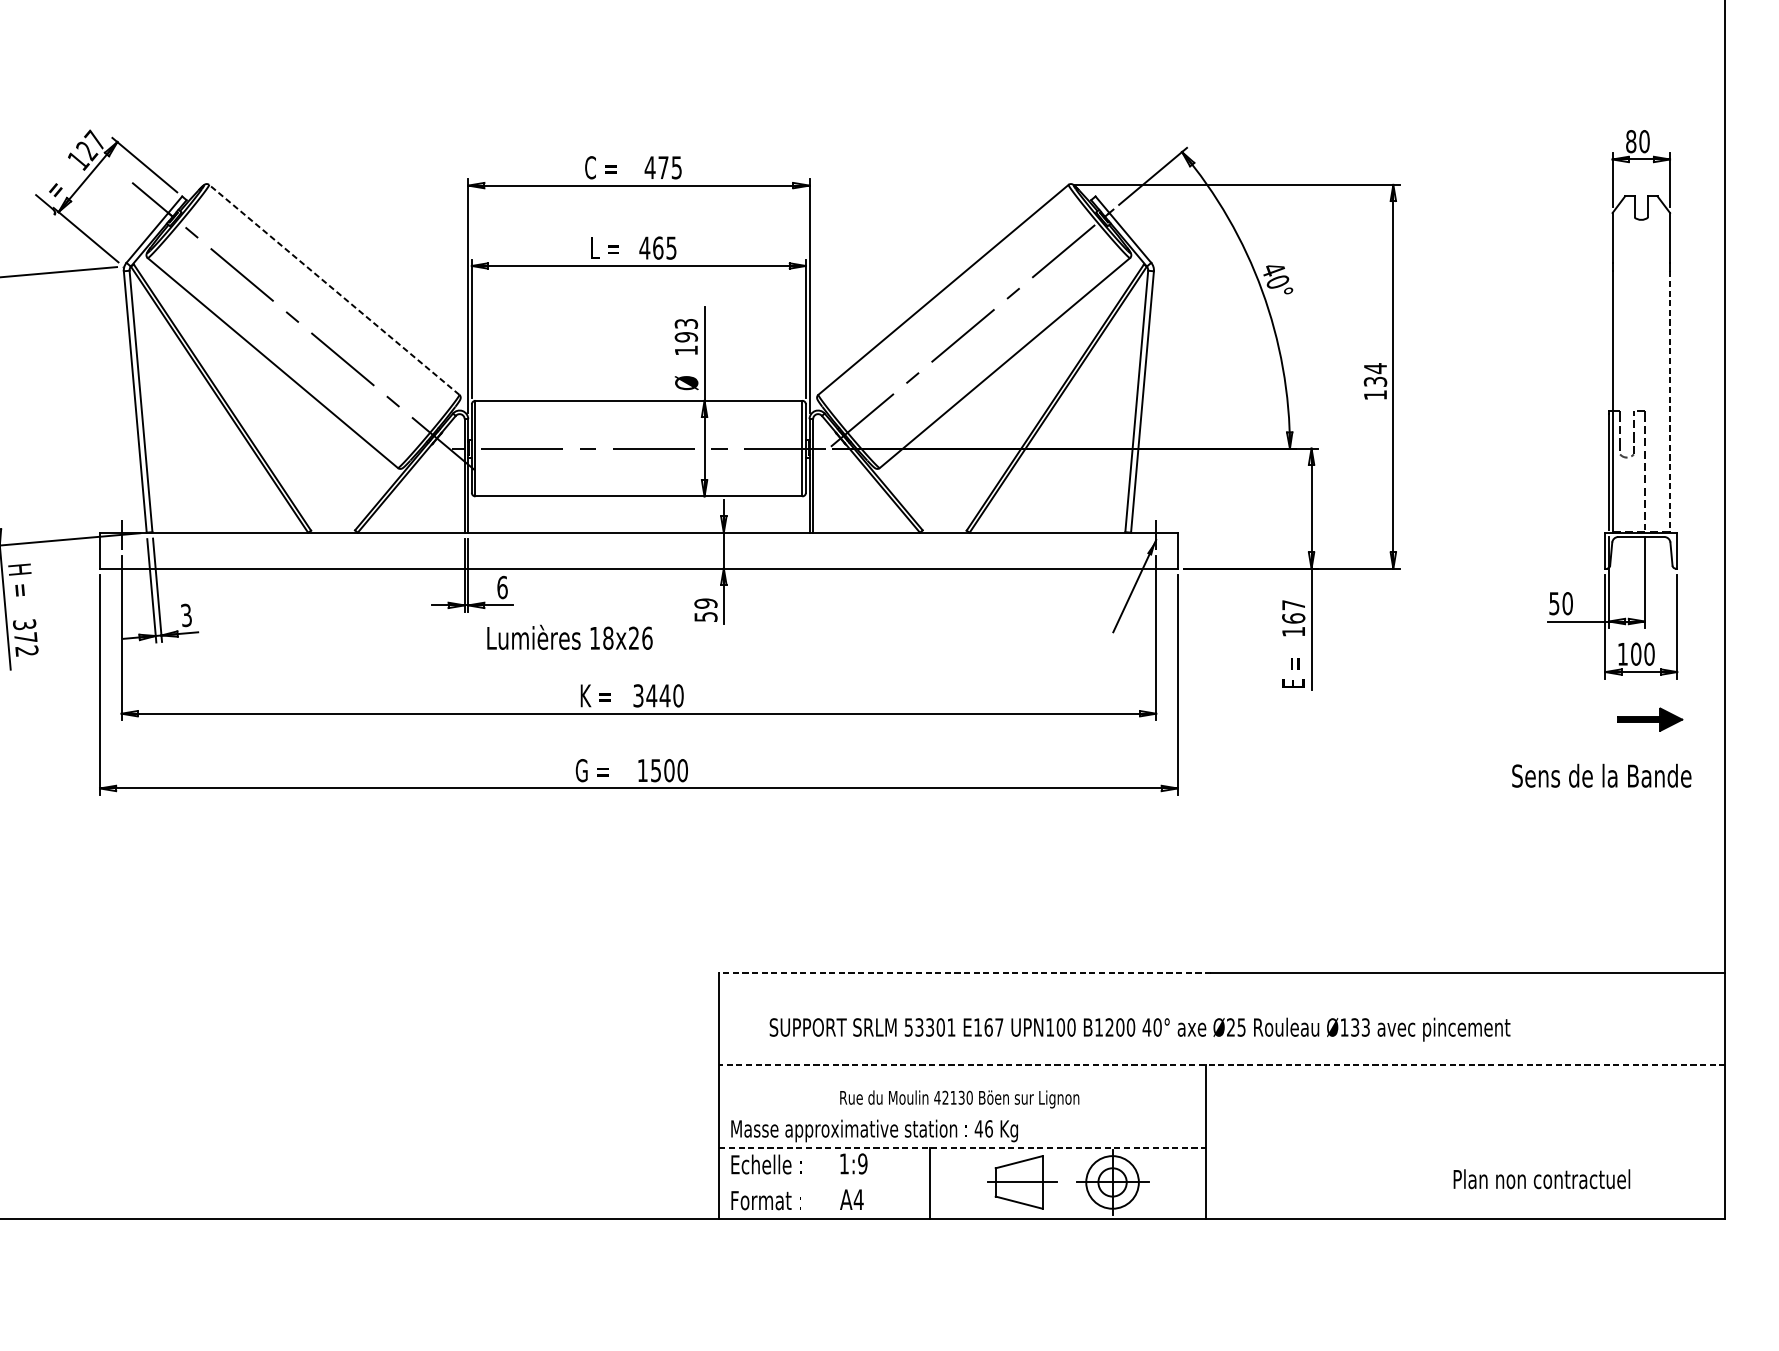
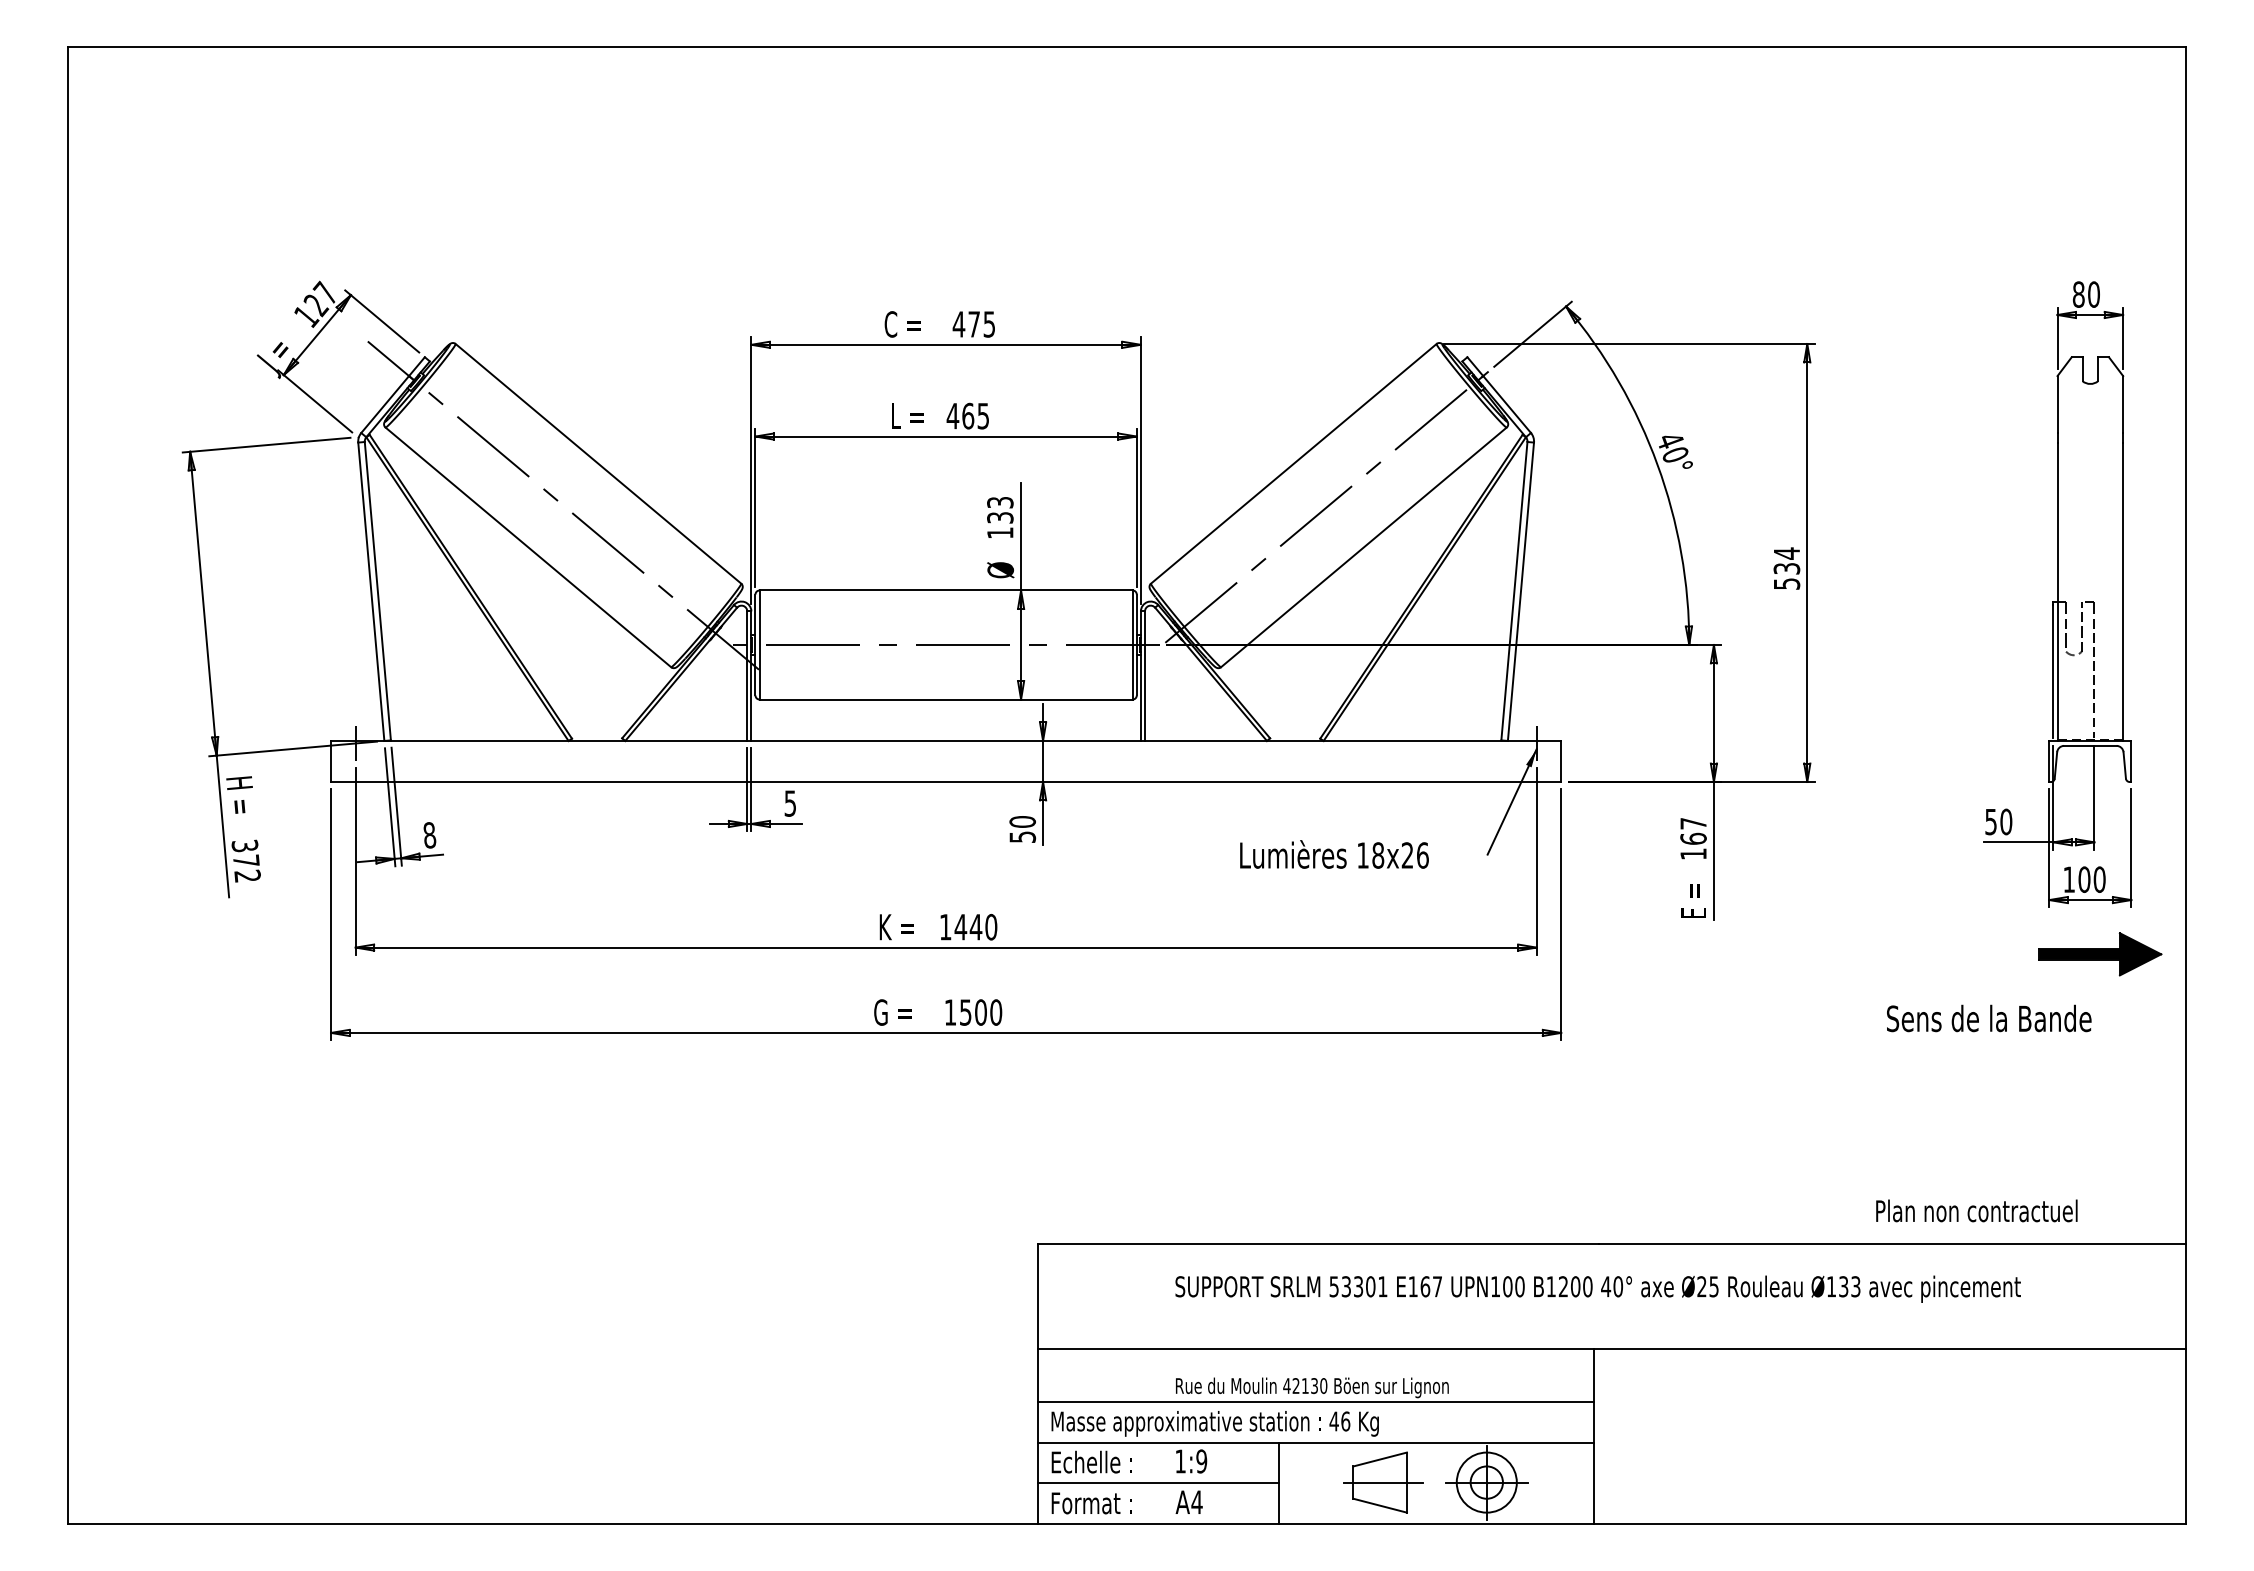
line: (334, 289) -> (598, 463), dashed -> solid
text: (686, 336) -> (1000, 517), 193 -> 133
text: (1376, 394) -> (1787, 583), 134 -> 534
line: (1670, 402) -> (2123, 592), dashed -> solid
text: (502, 587) -> (790, 803), 6 -> 5
text: (705, 603) -> (1022, 821), 59 -> 50
text: (186, 615) -> (429, 835), 3 -> 8
text: (570, 637) -> (1334, 854), moved
text: (638, 695) -> (945, 926), 3440 -> 1440
part: (1650, 719) -> (2100, 954), size x1.67
text: (1602, 775) -> (1989, 1018), moved
line: (965, 972) -> (1318, 1243), dashed -> solid
text: (1139, 1029) -> (1597, 1288), moved
line: (1221, 1064) -> (1611, 1348), dashed -> solid
line: (962, 1112) -> (1315, 1402), added
line: (962, 1147) -> (1315, 1442), dashed -> solid
text: (1541, 1178) -> (1976, 1210), moved
line: (824, 1183) -> (1157, 1483), added

